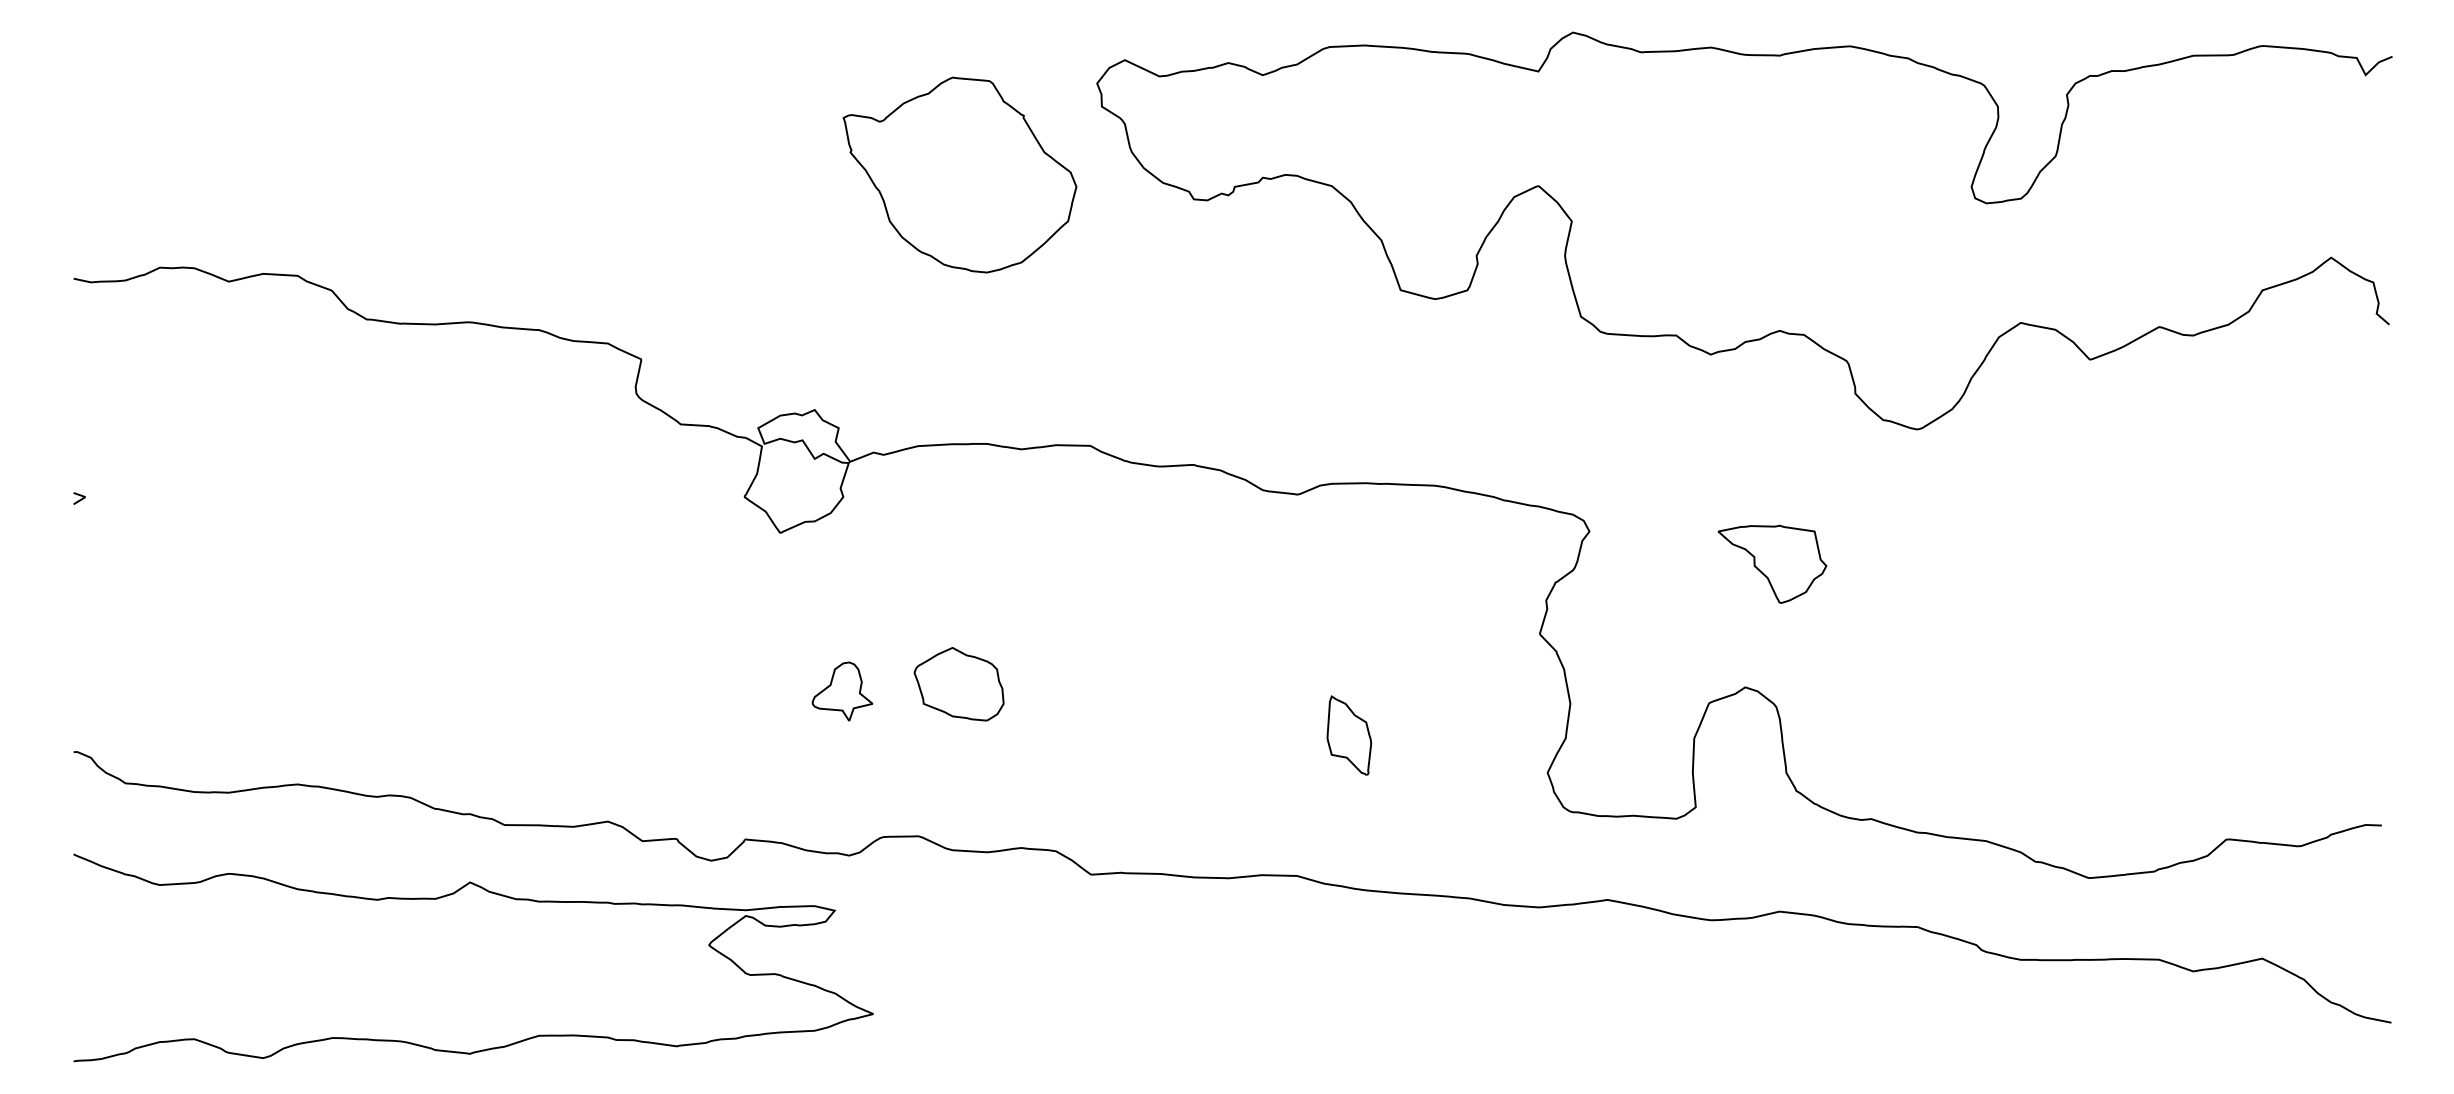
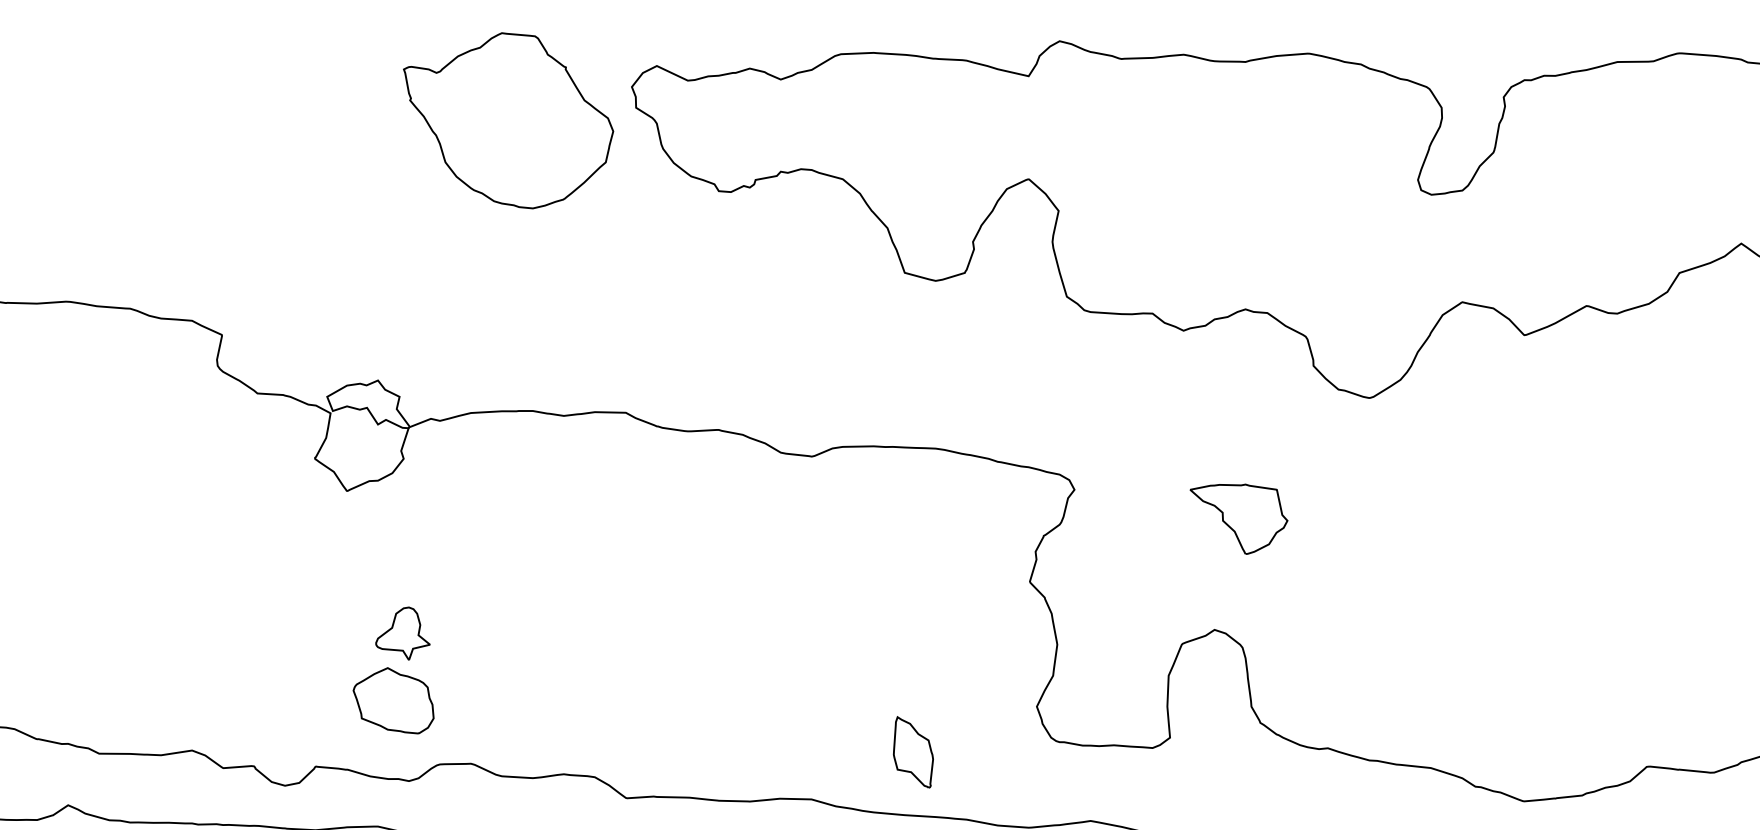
part: (959, 174) -> (508, 120), moved
part: (958, 684) -> (393, 701), moved
part: (1349, 735) -> (913, 752), moved

